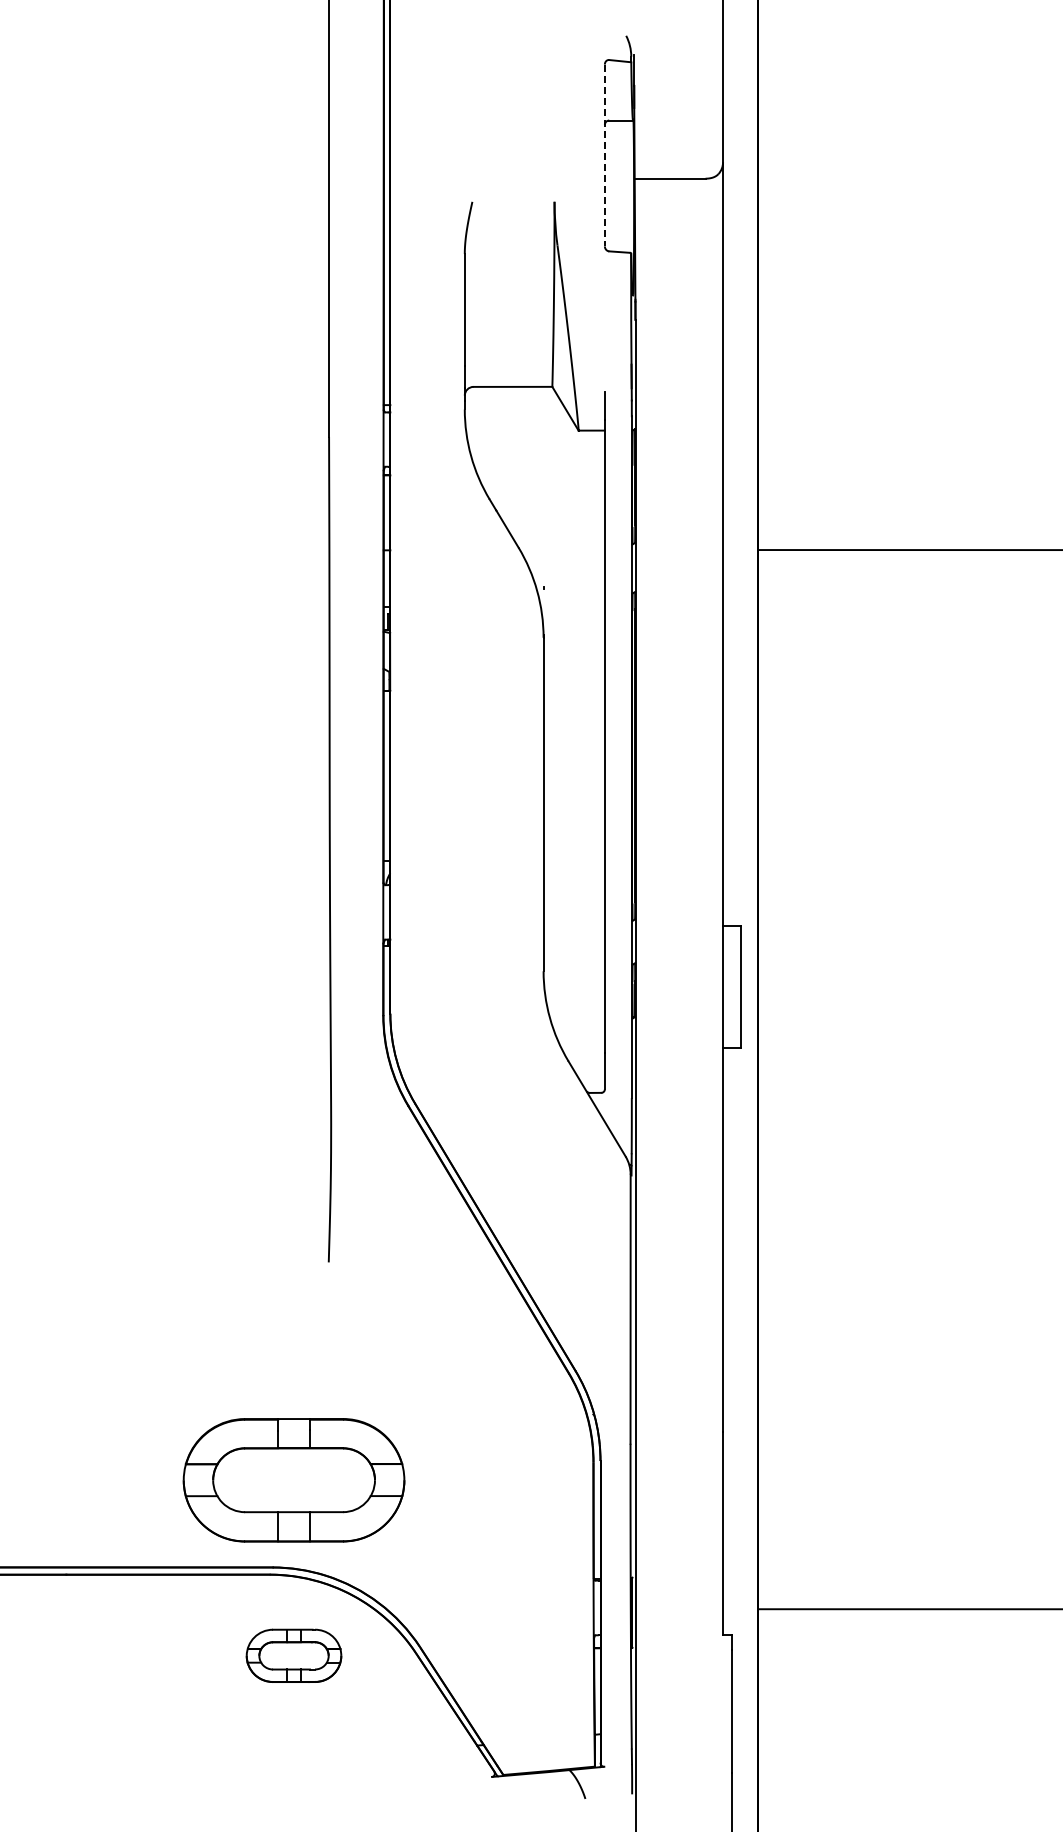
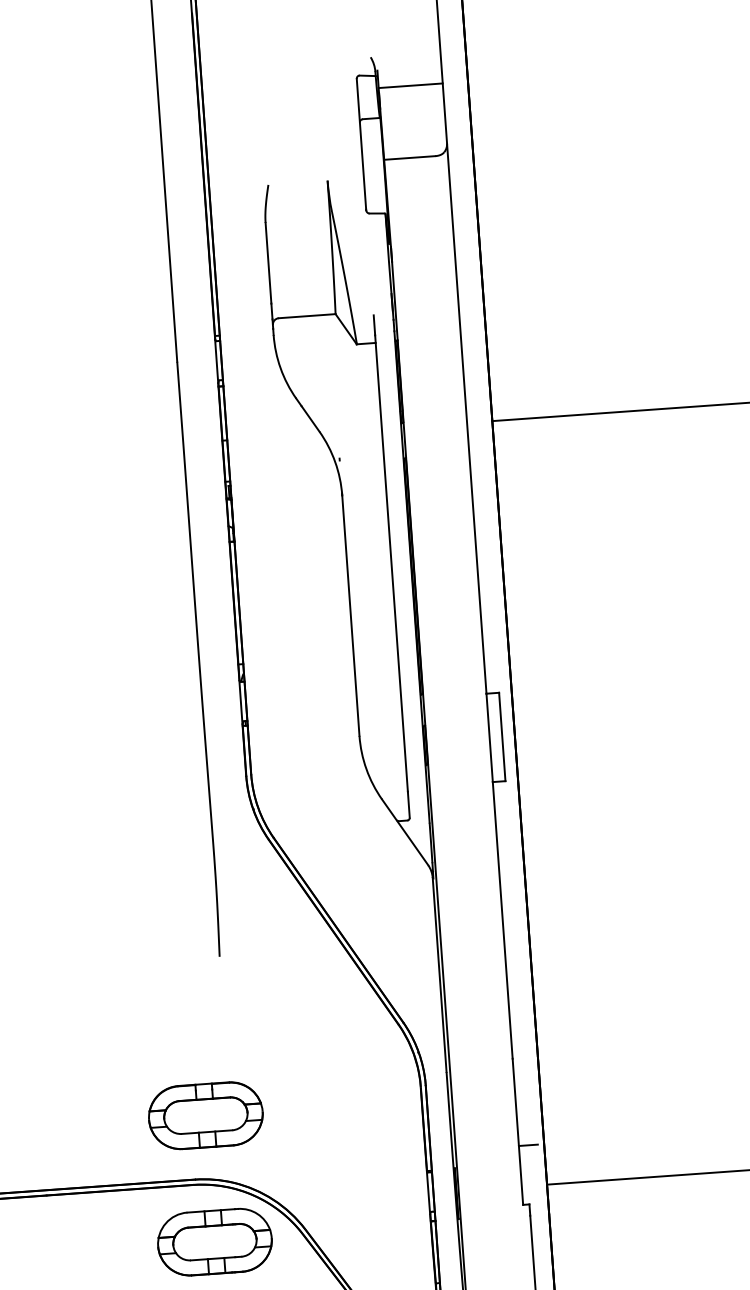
line: (678, 79) -> (410, 86), added
line: (604, 155) -> (361, 144), dashed -> solid
part: (293, 1480) -> (205, 1115), size x0.71
line: (736, 1553) -> (528, 1145), added
part: (293, 1655) -> (214, 1242), size x1.67

